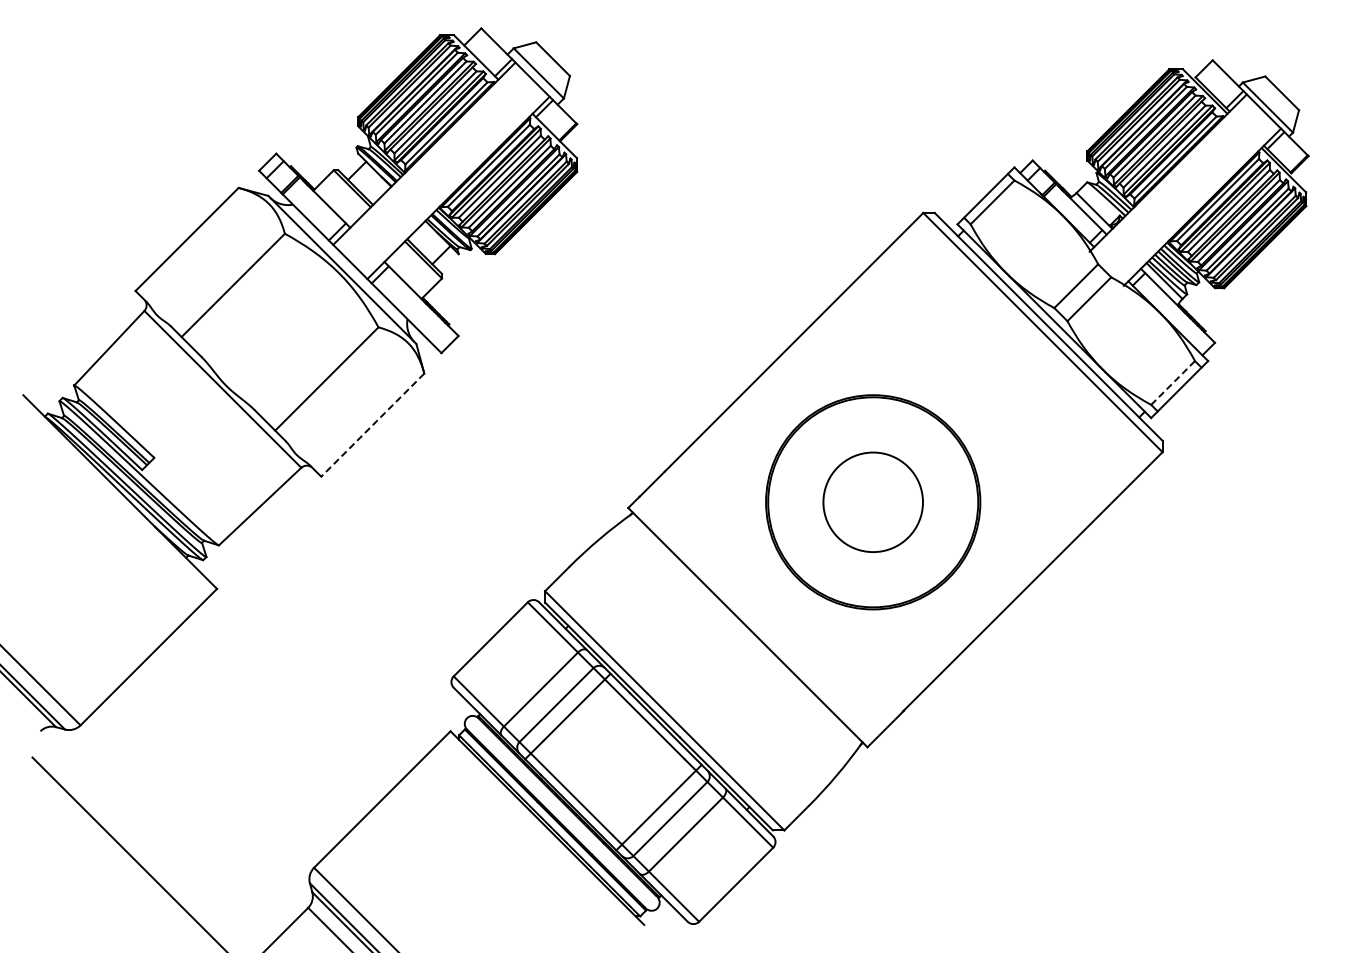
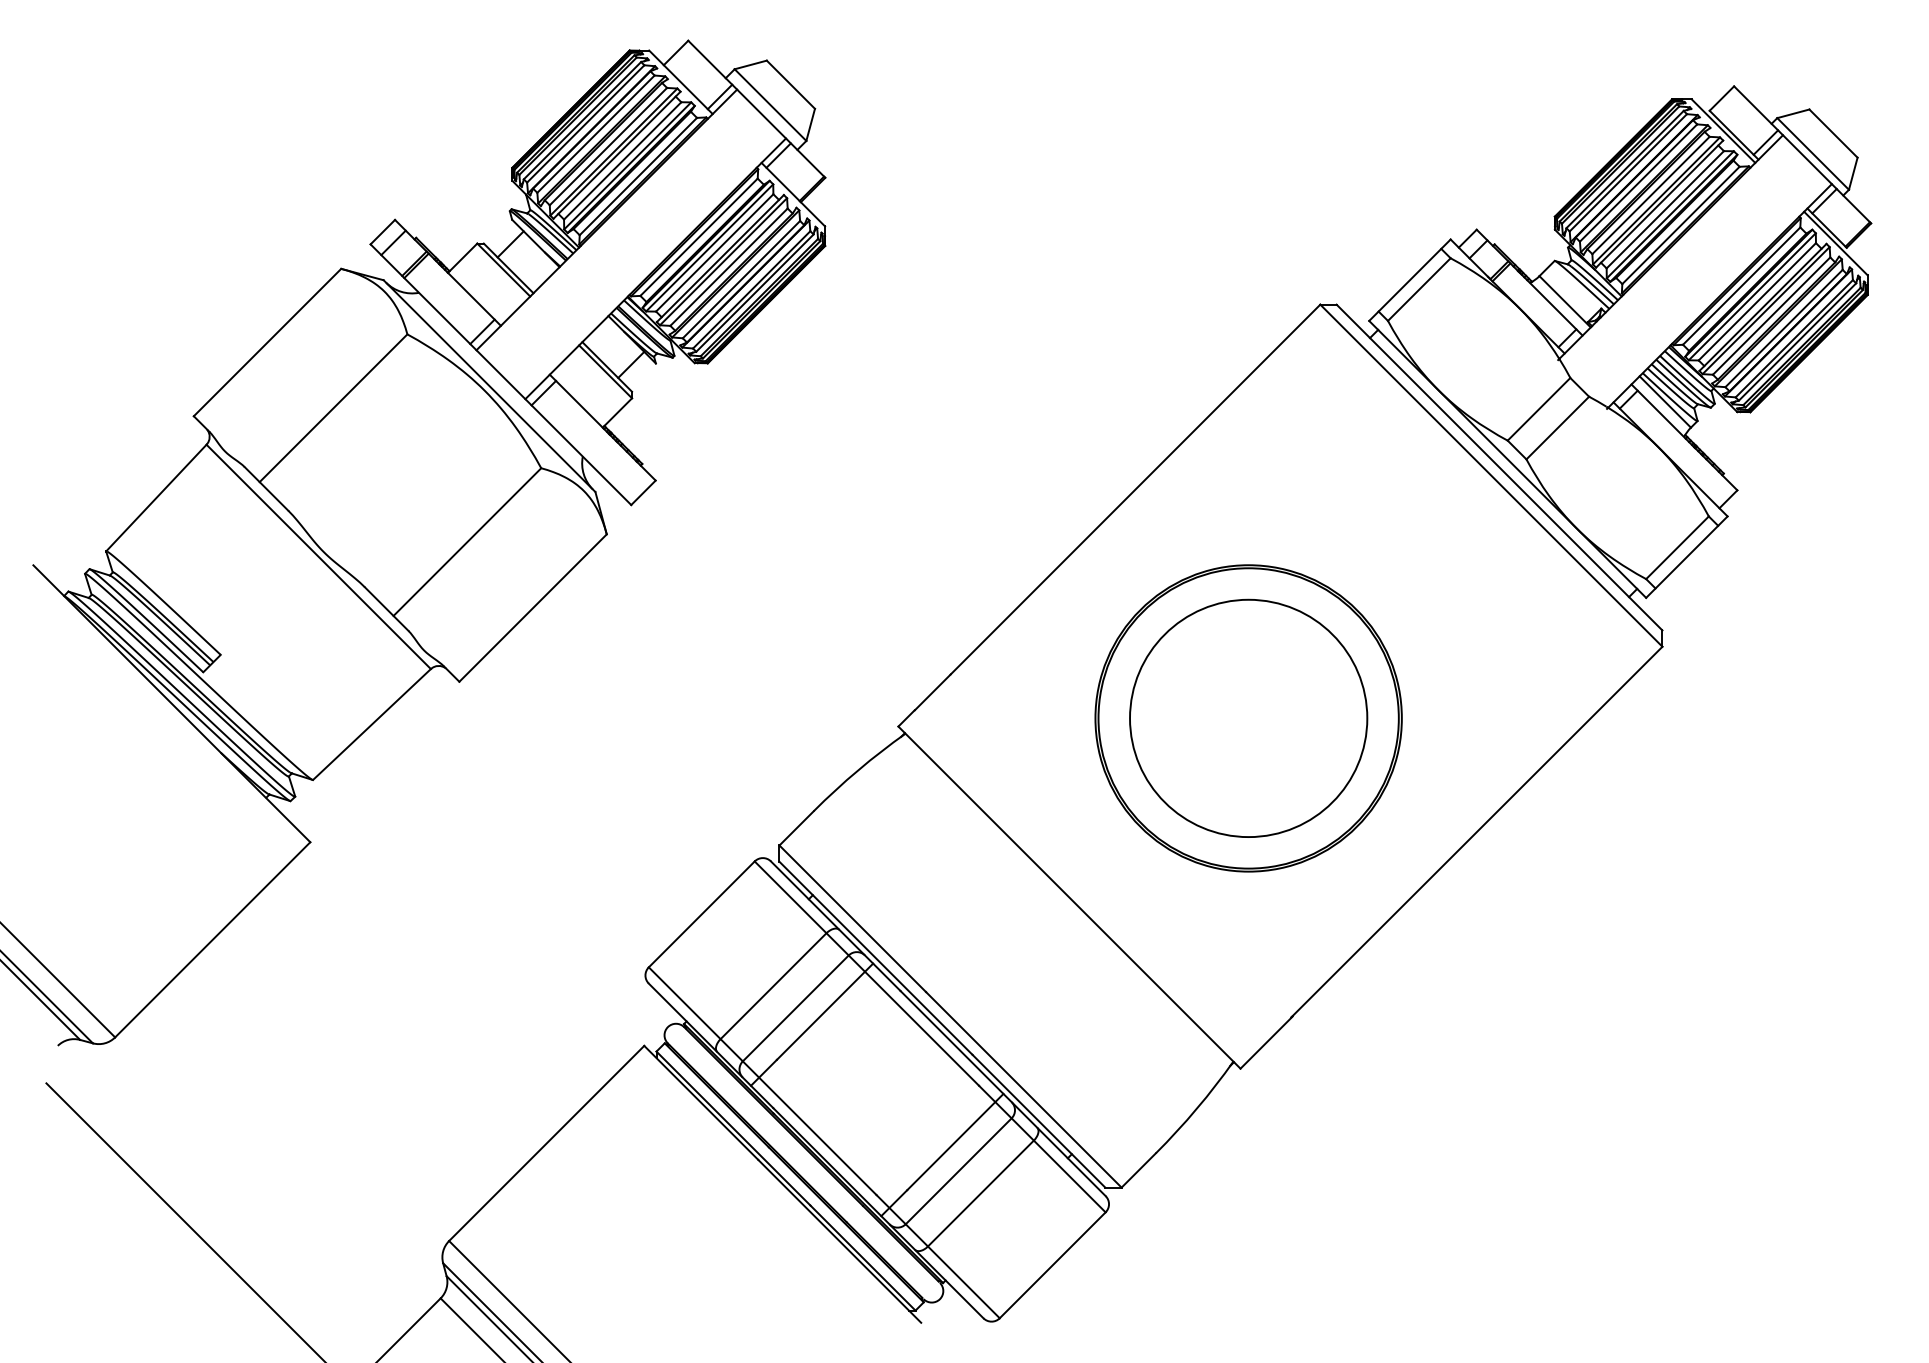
line: (1173, 382) -> (1678, 547), dashed -> solid
line: (372, 425) -> (532, 608), dashed -> solid
circle: (873, 502) -> (1249, 718), size x1.67

